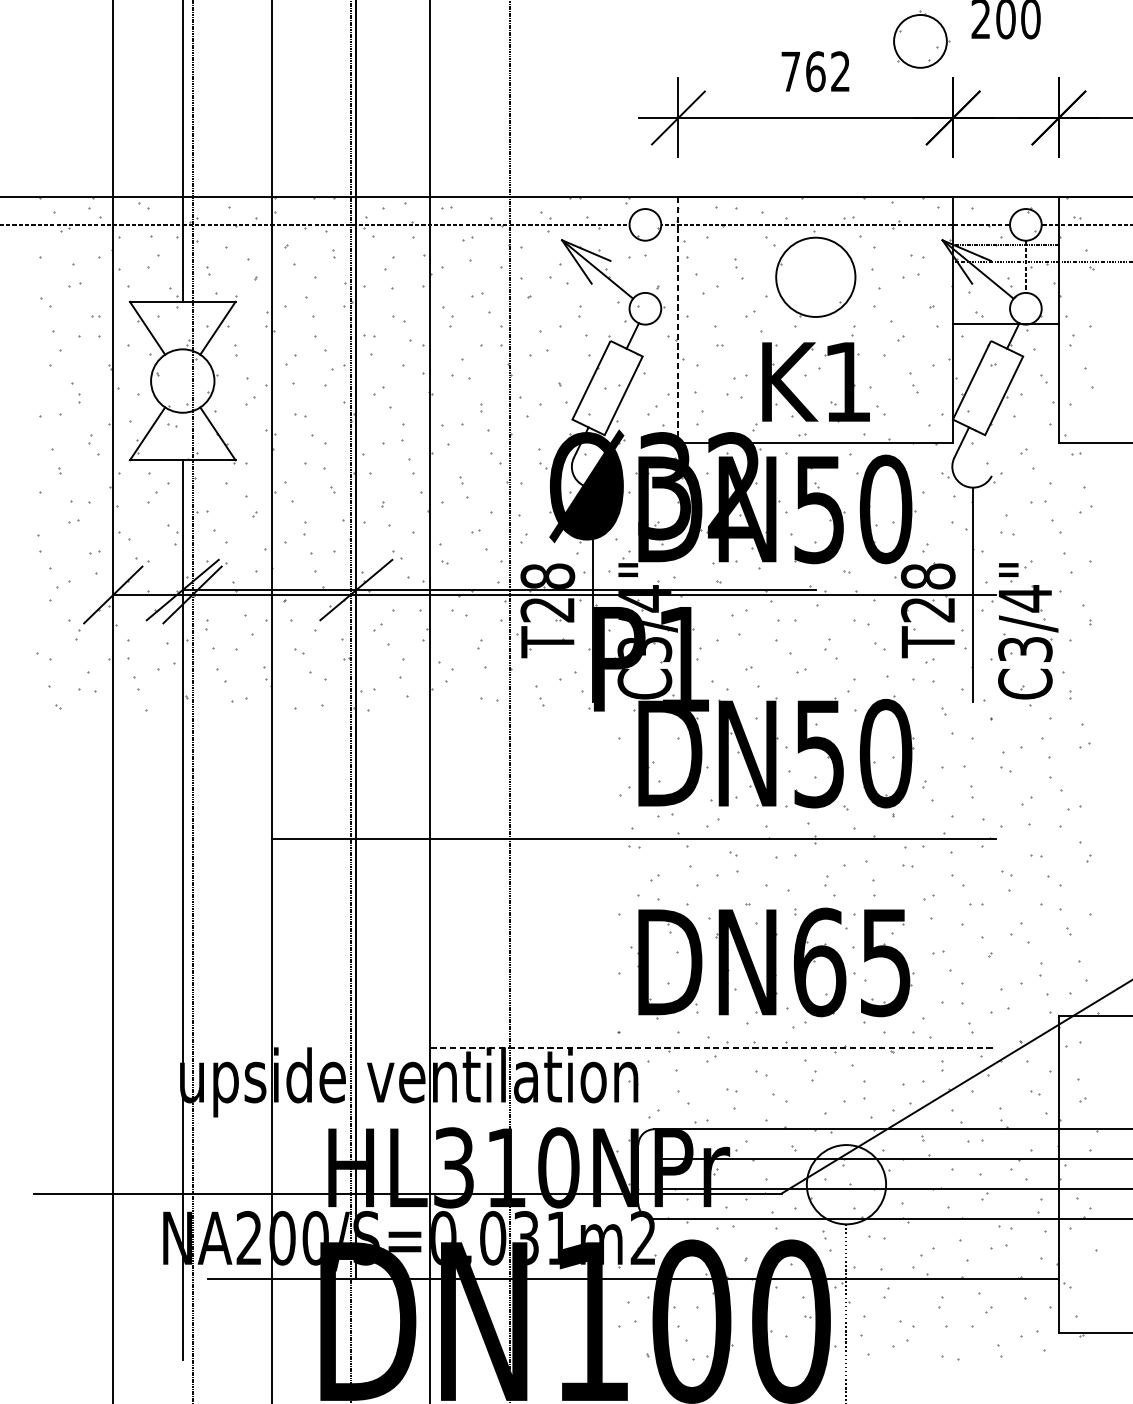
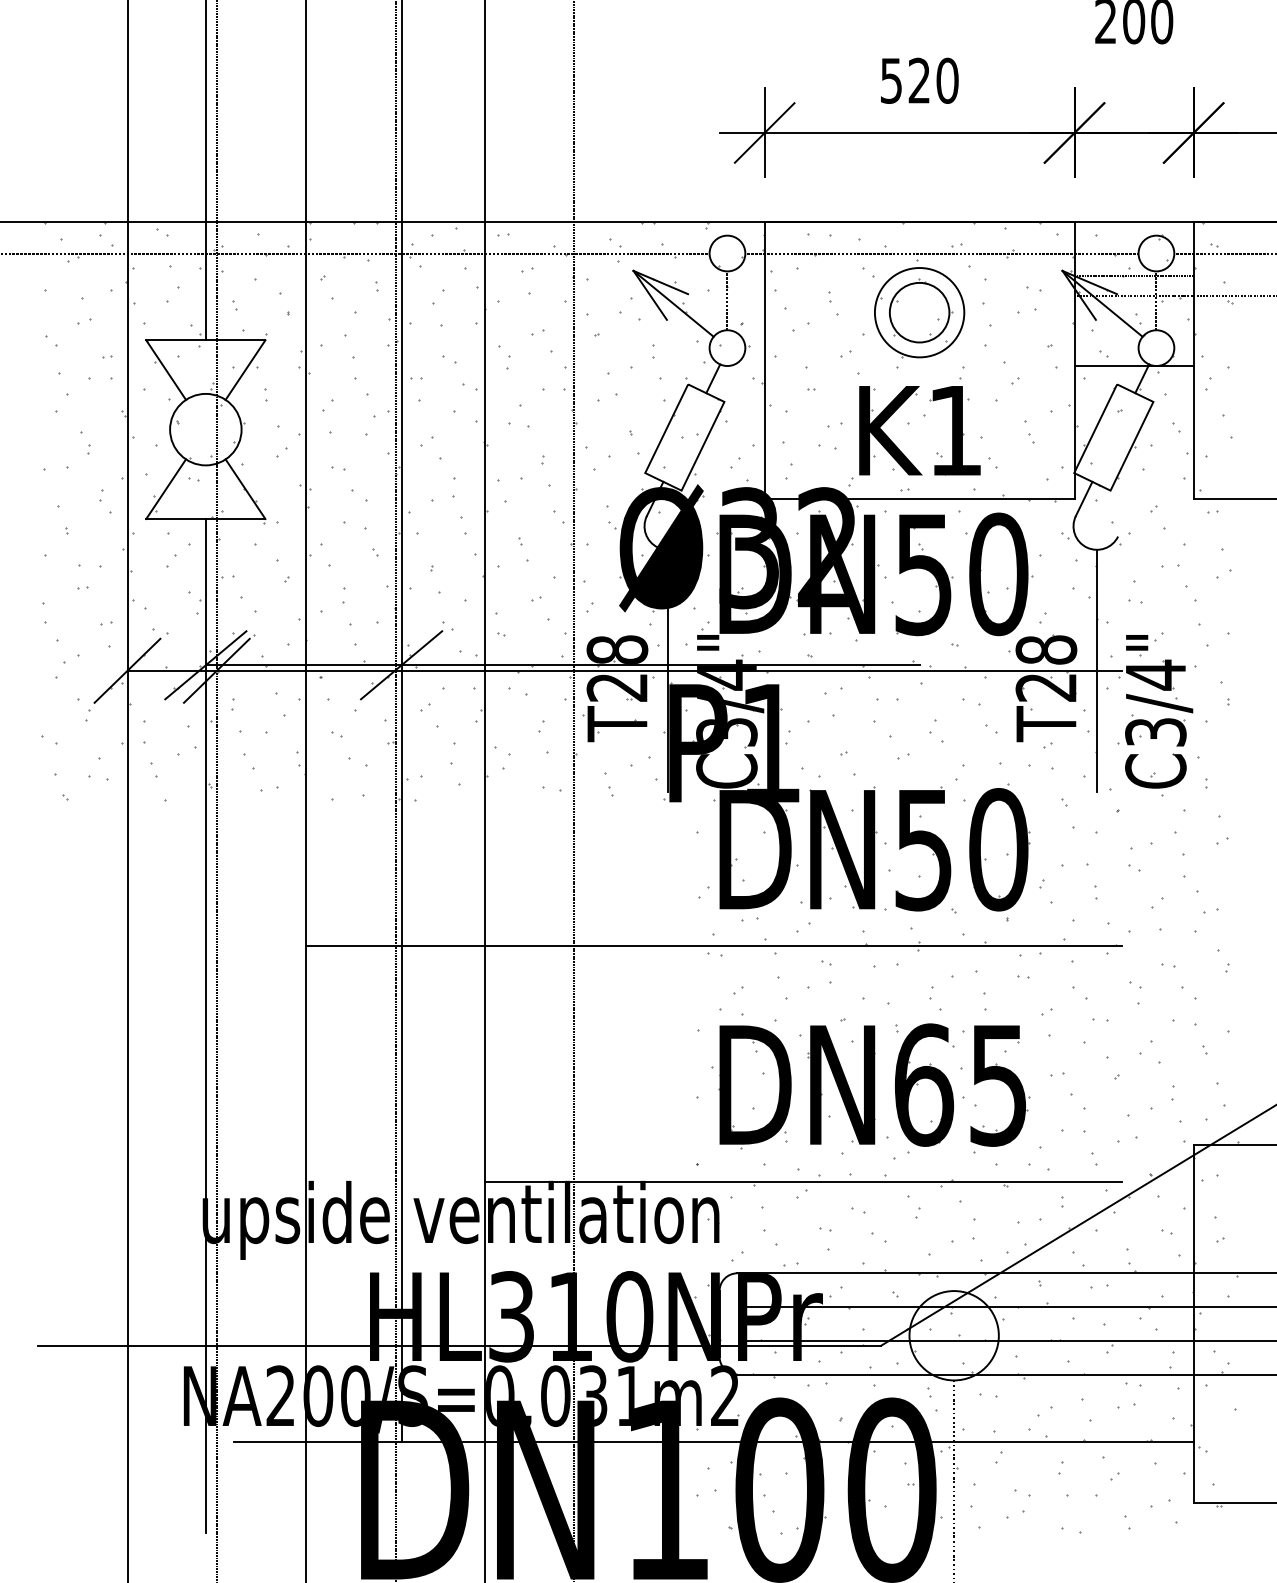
part: (922, 39) -> (921, 310), moved
text: (815, 71) -> (919, 80), 762 -> 520
line: (645, 266) -> (727, 300), added
line: (678, 319) -> (764, 360), dashed -> solid
line: (712, 1047) -> (803, 1181), dashed -> solid

